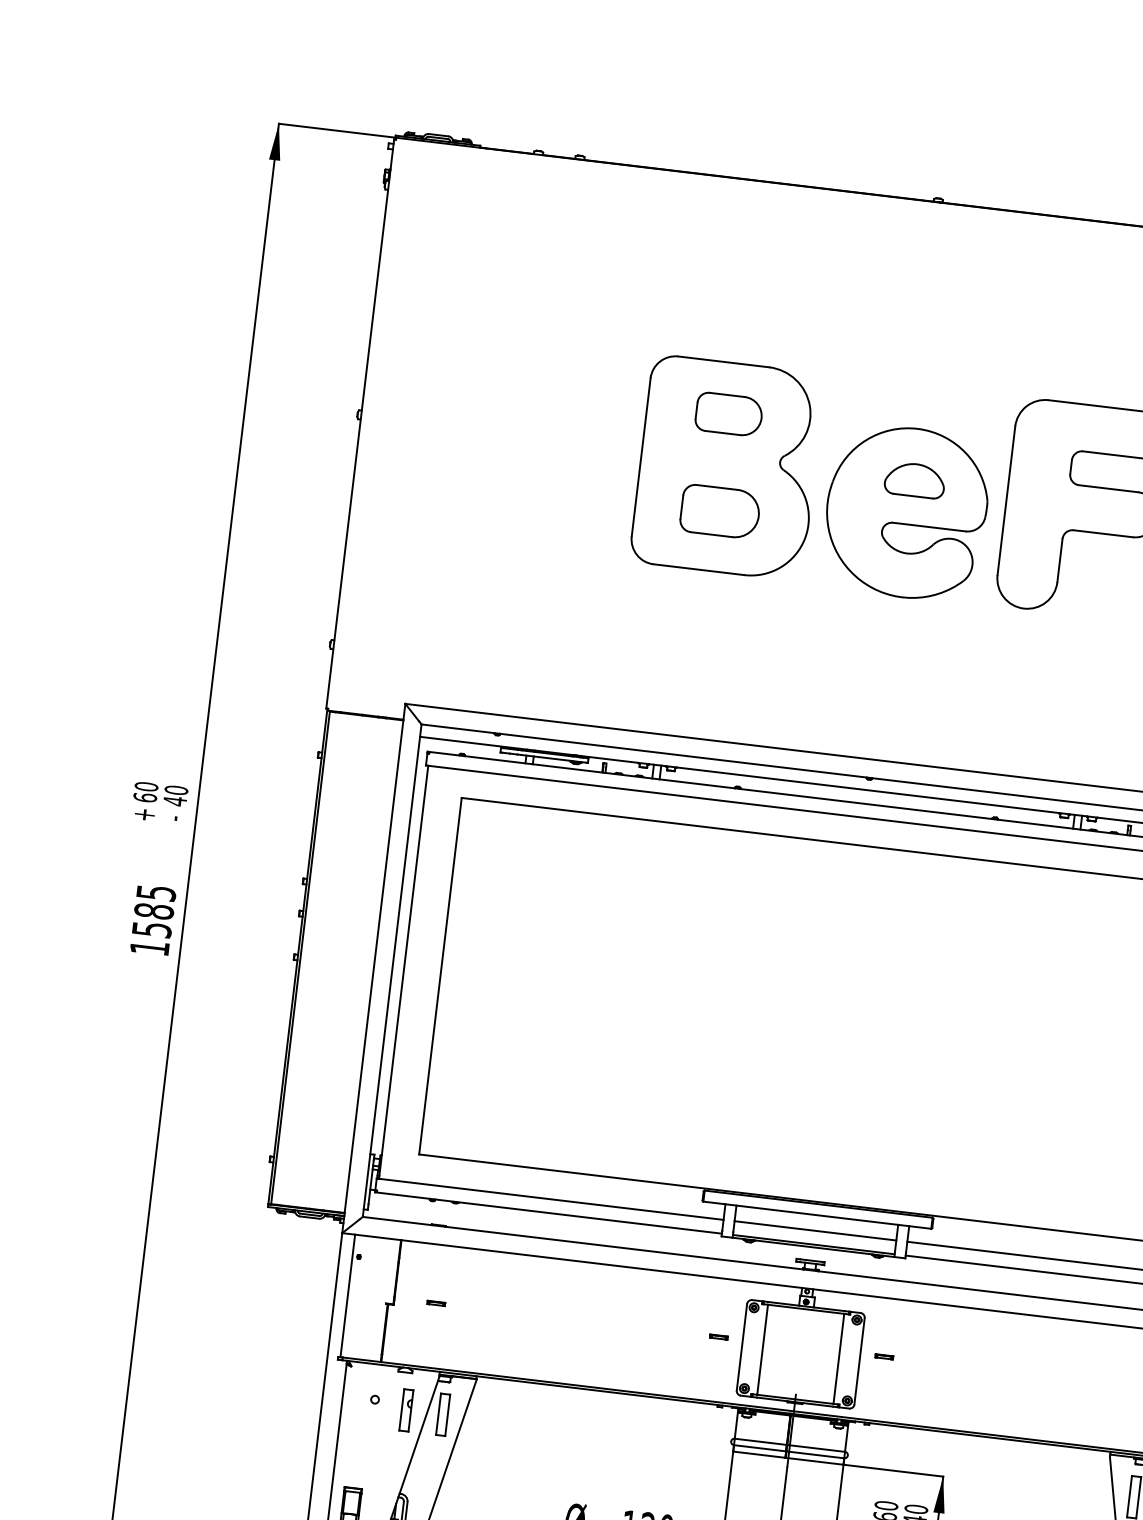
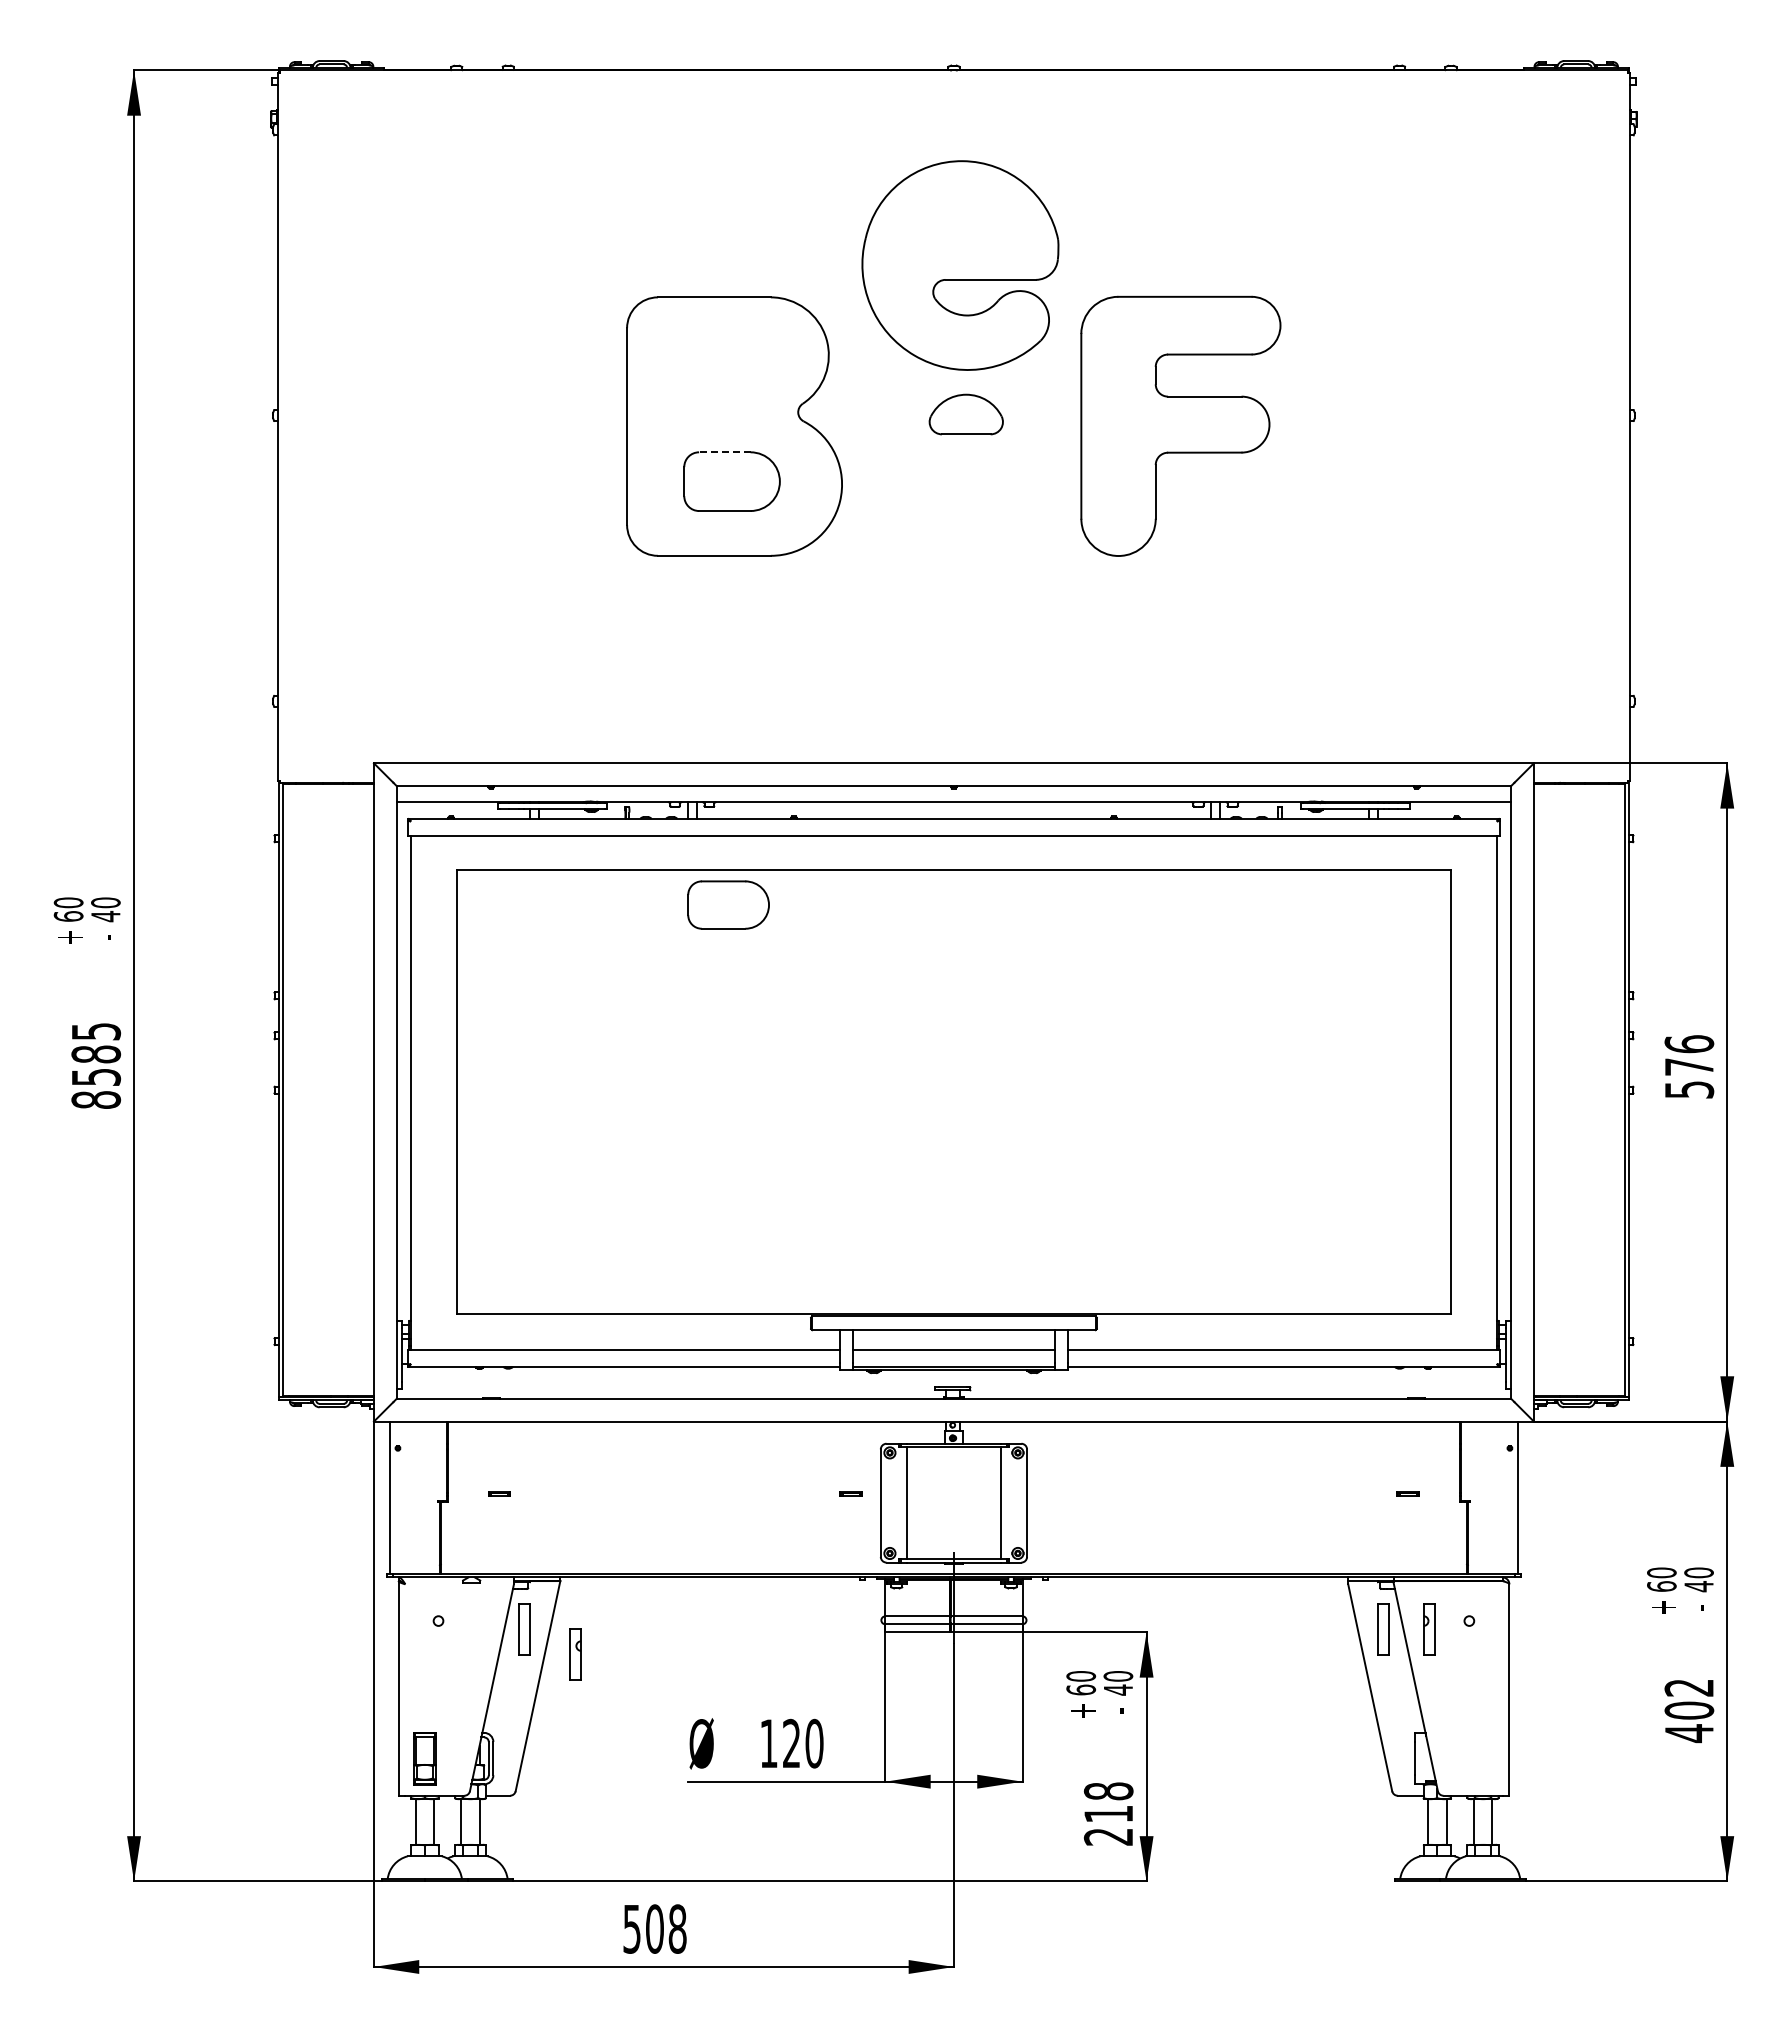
part: (729, 414) -> (728, 904), moved
line: (717, 487) -> (724, 452), solid -> dashed
part: (906, 512) -> (960, 265), moved
text: (150, 947) -> (96, 1099), 1585 -> 8585
part: (884, 1356) -> (1056, 1493), removed
part: (406, 1410) -> (575, 1654), moved

